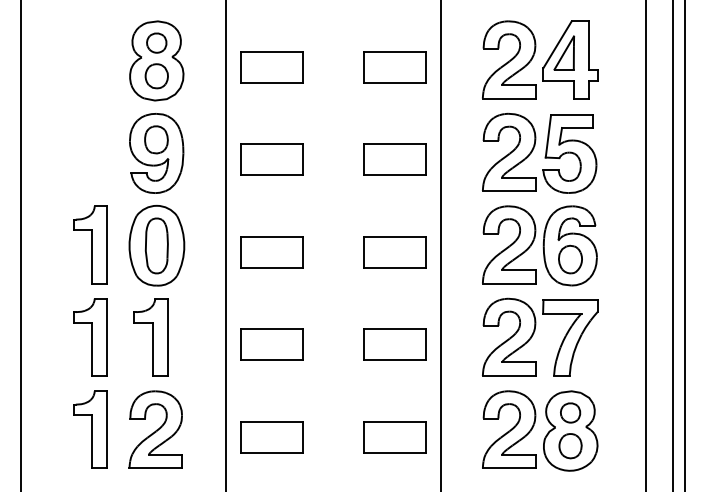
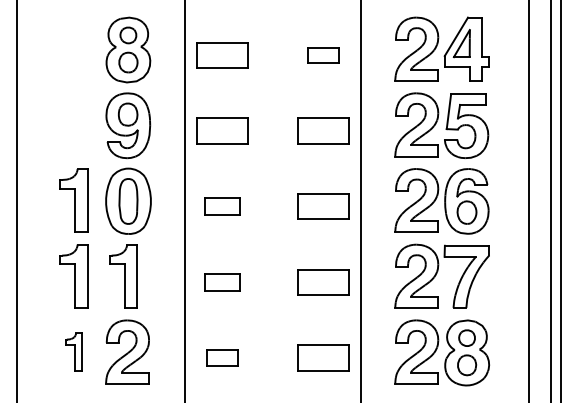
part: (395, 67) -> (323, 55), size x0.6
part: (271, 252) -> (222, 206), size x0.7
part: (271, 344) -> (222, 282), size x0.7
part: (89, 429) -> (73, 351), size x0.6
part: (271, 436) -> (222, 357), size x0.6

